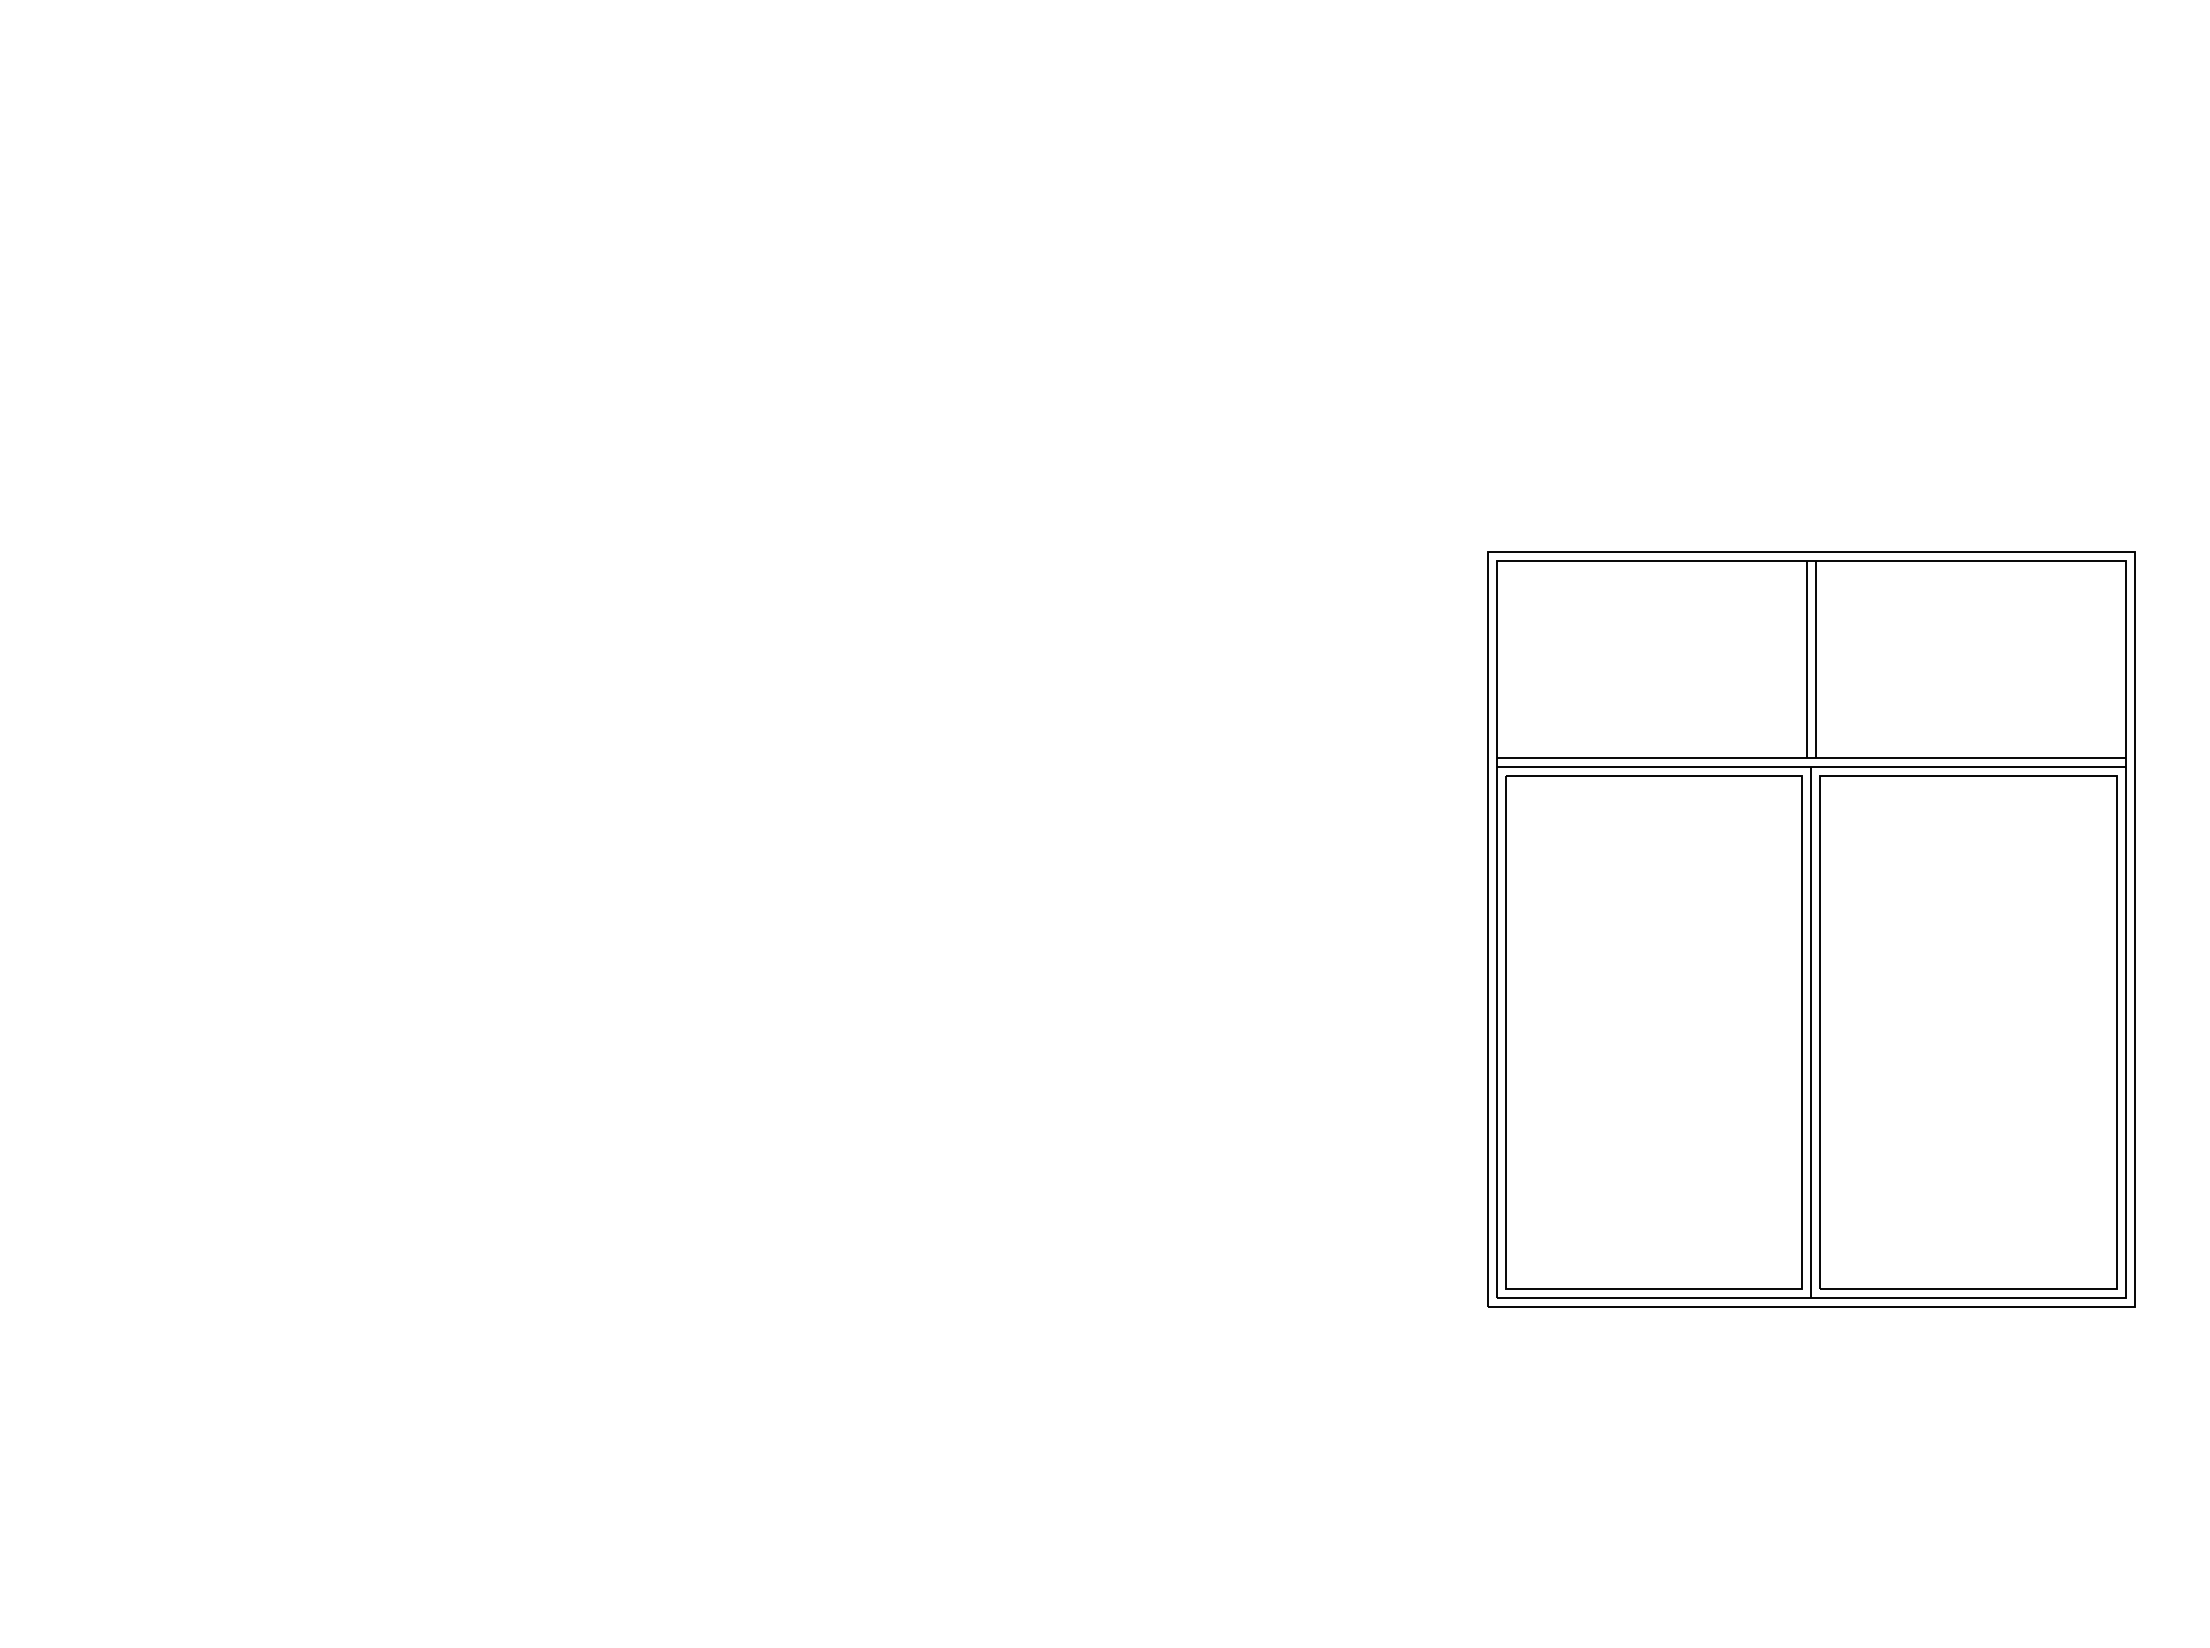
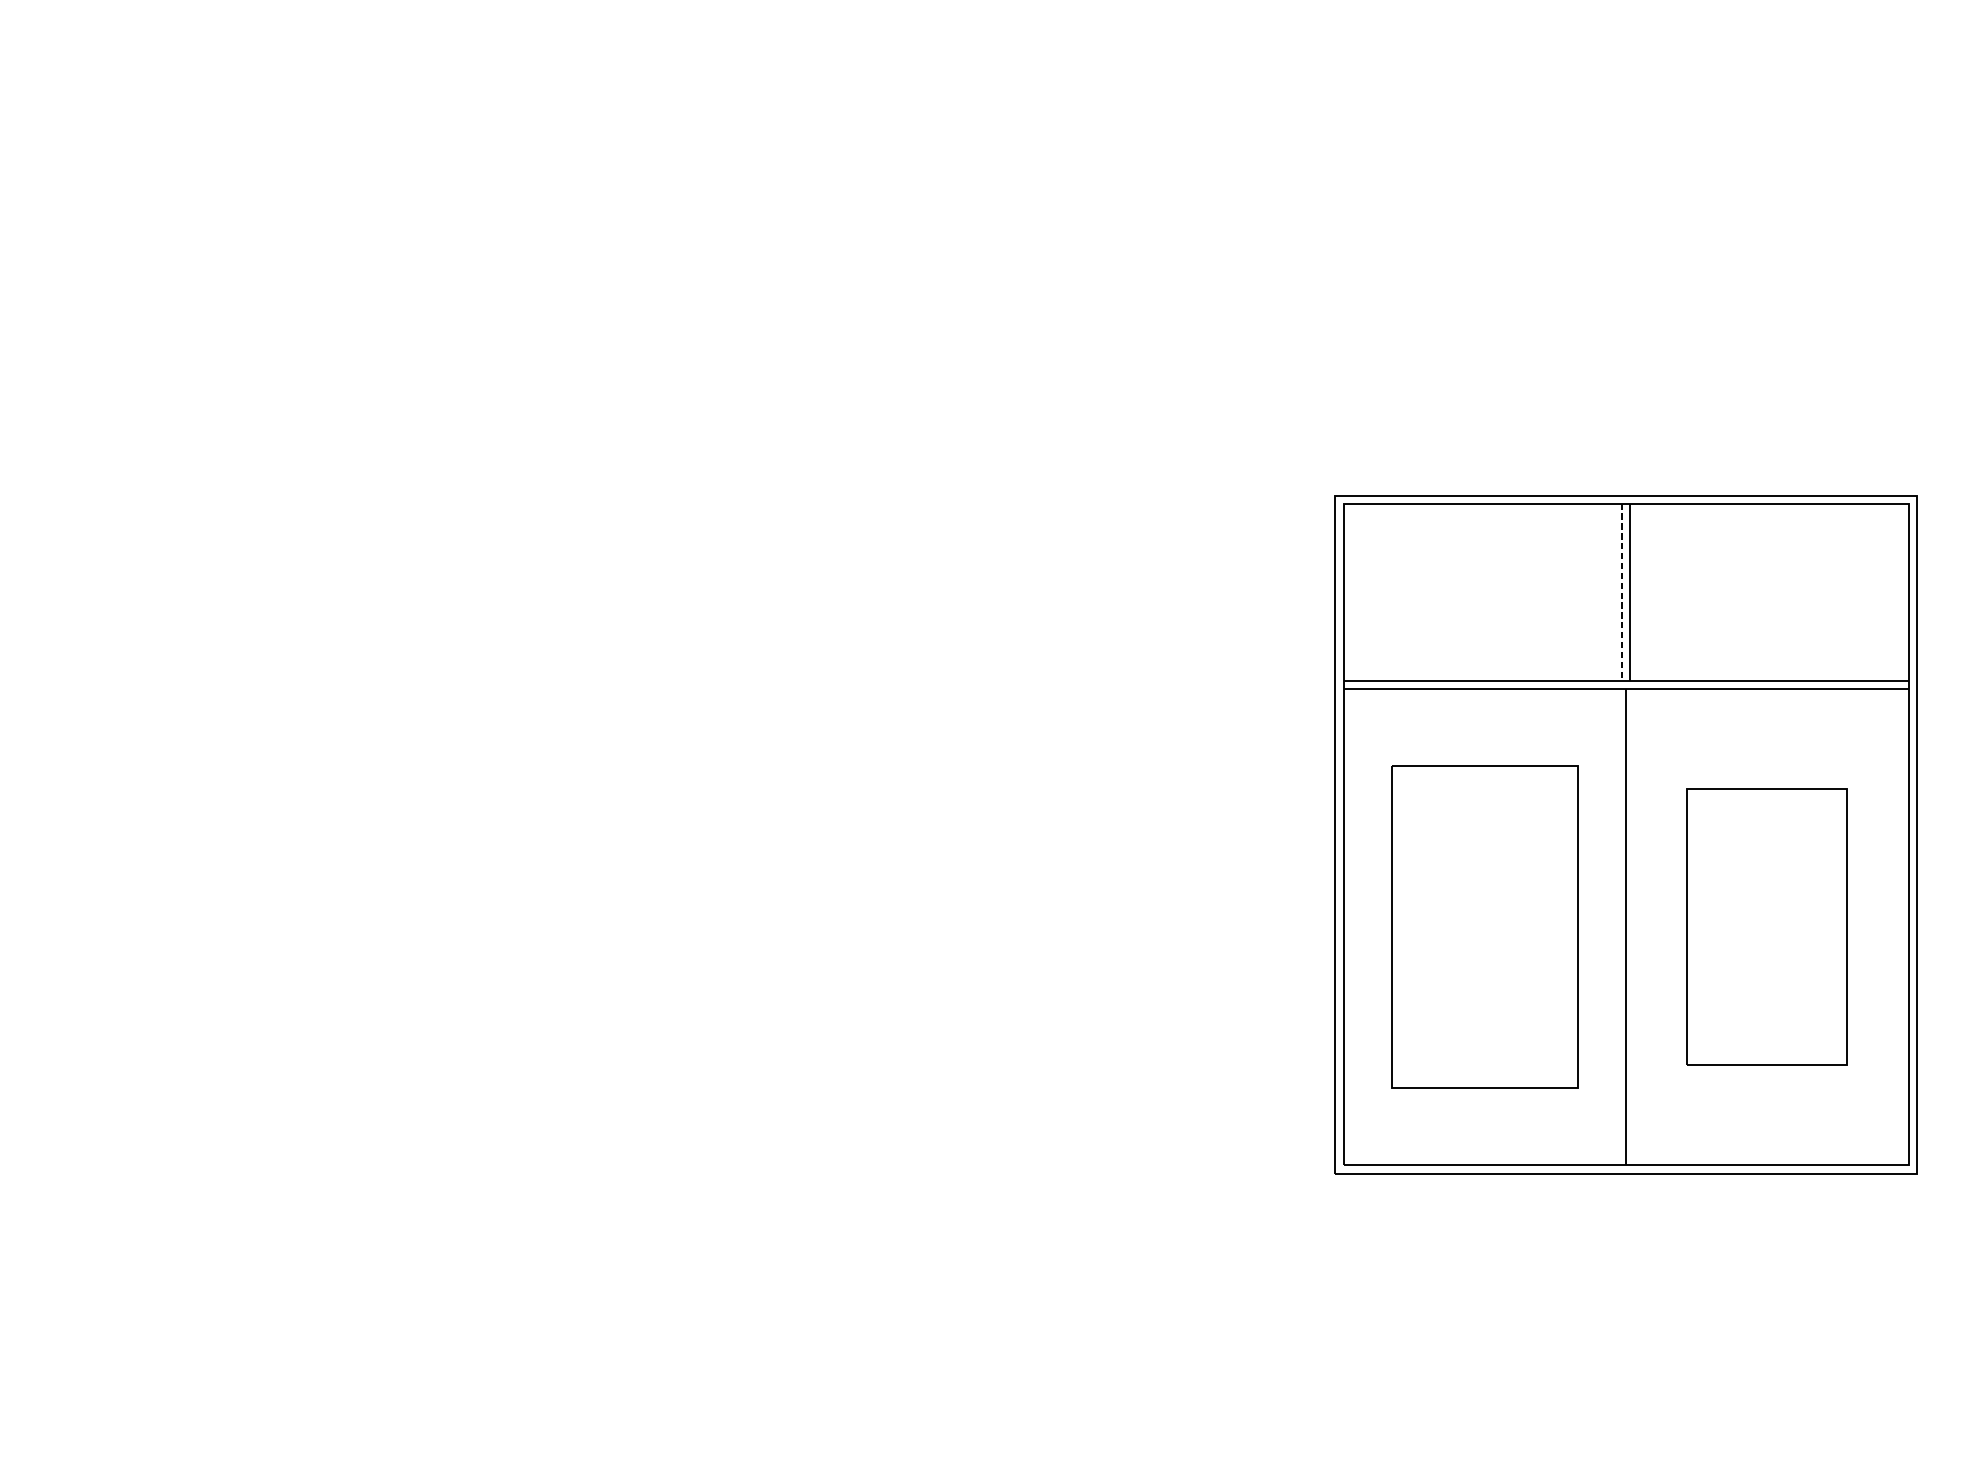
line: (1806, 659) -> (1621, 592), solid -> dashed
part: (1653, 1032) -> (1484, 927), size x0.7
part: (1968, 1032) -> (1767, 927), size x0.6

